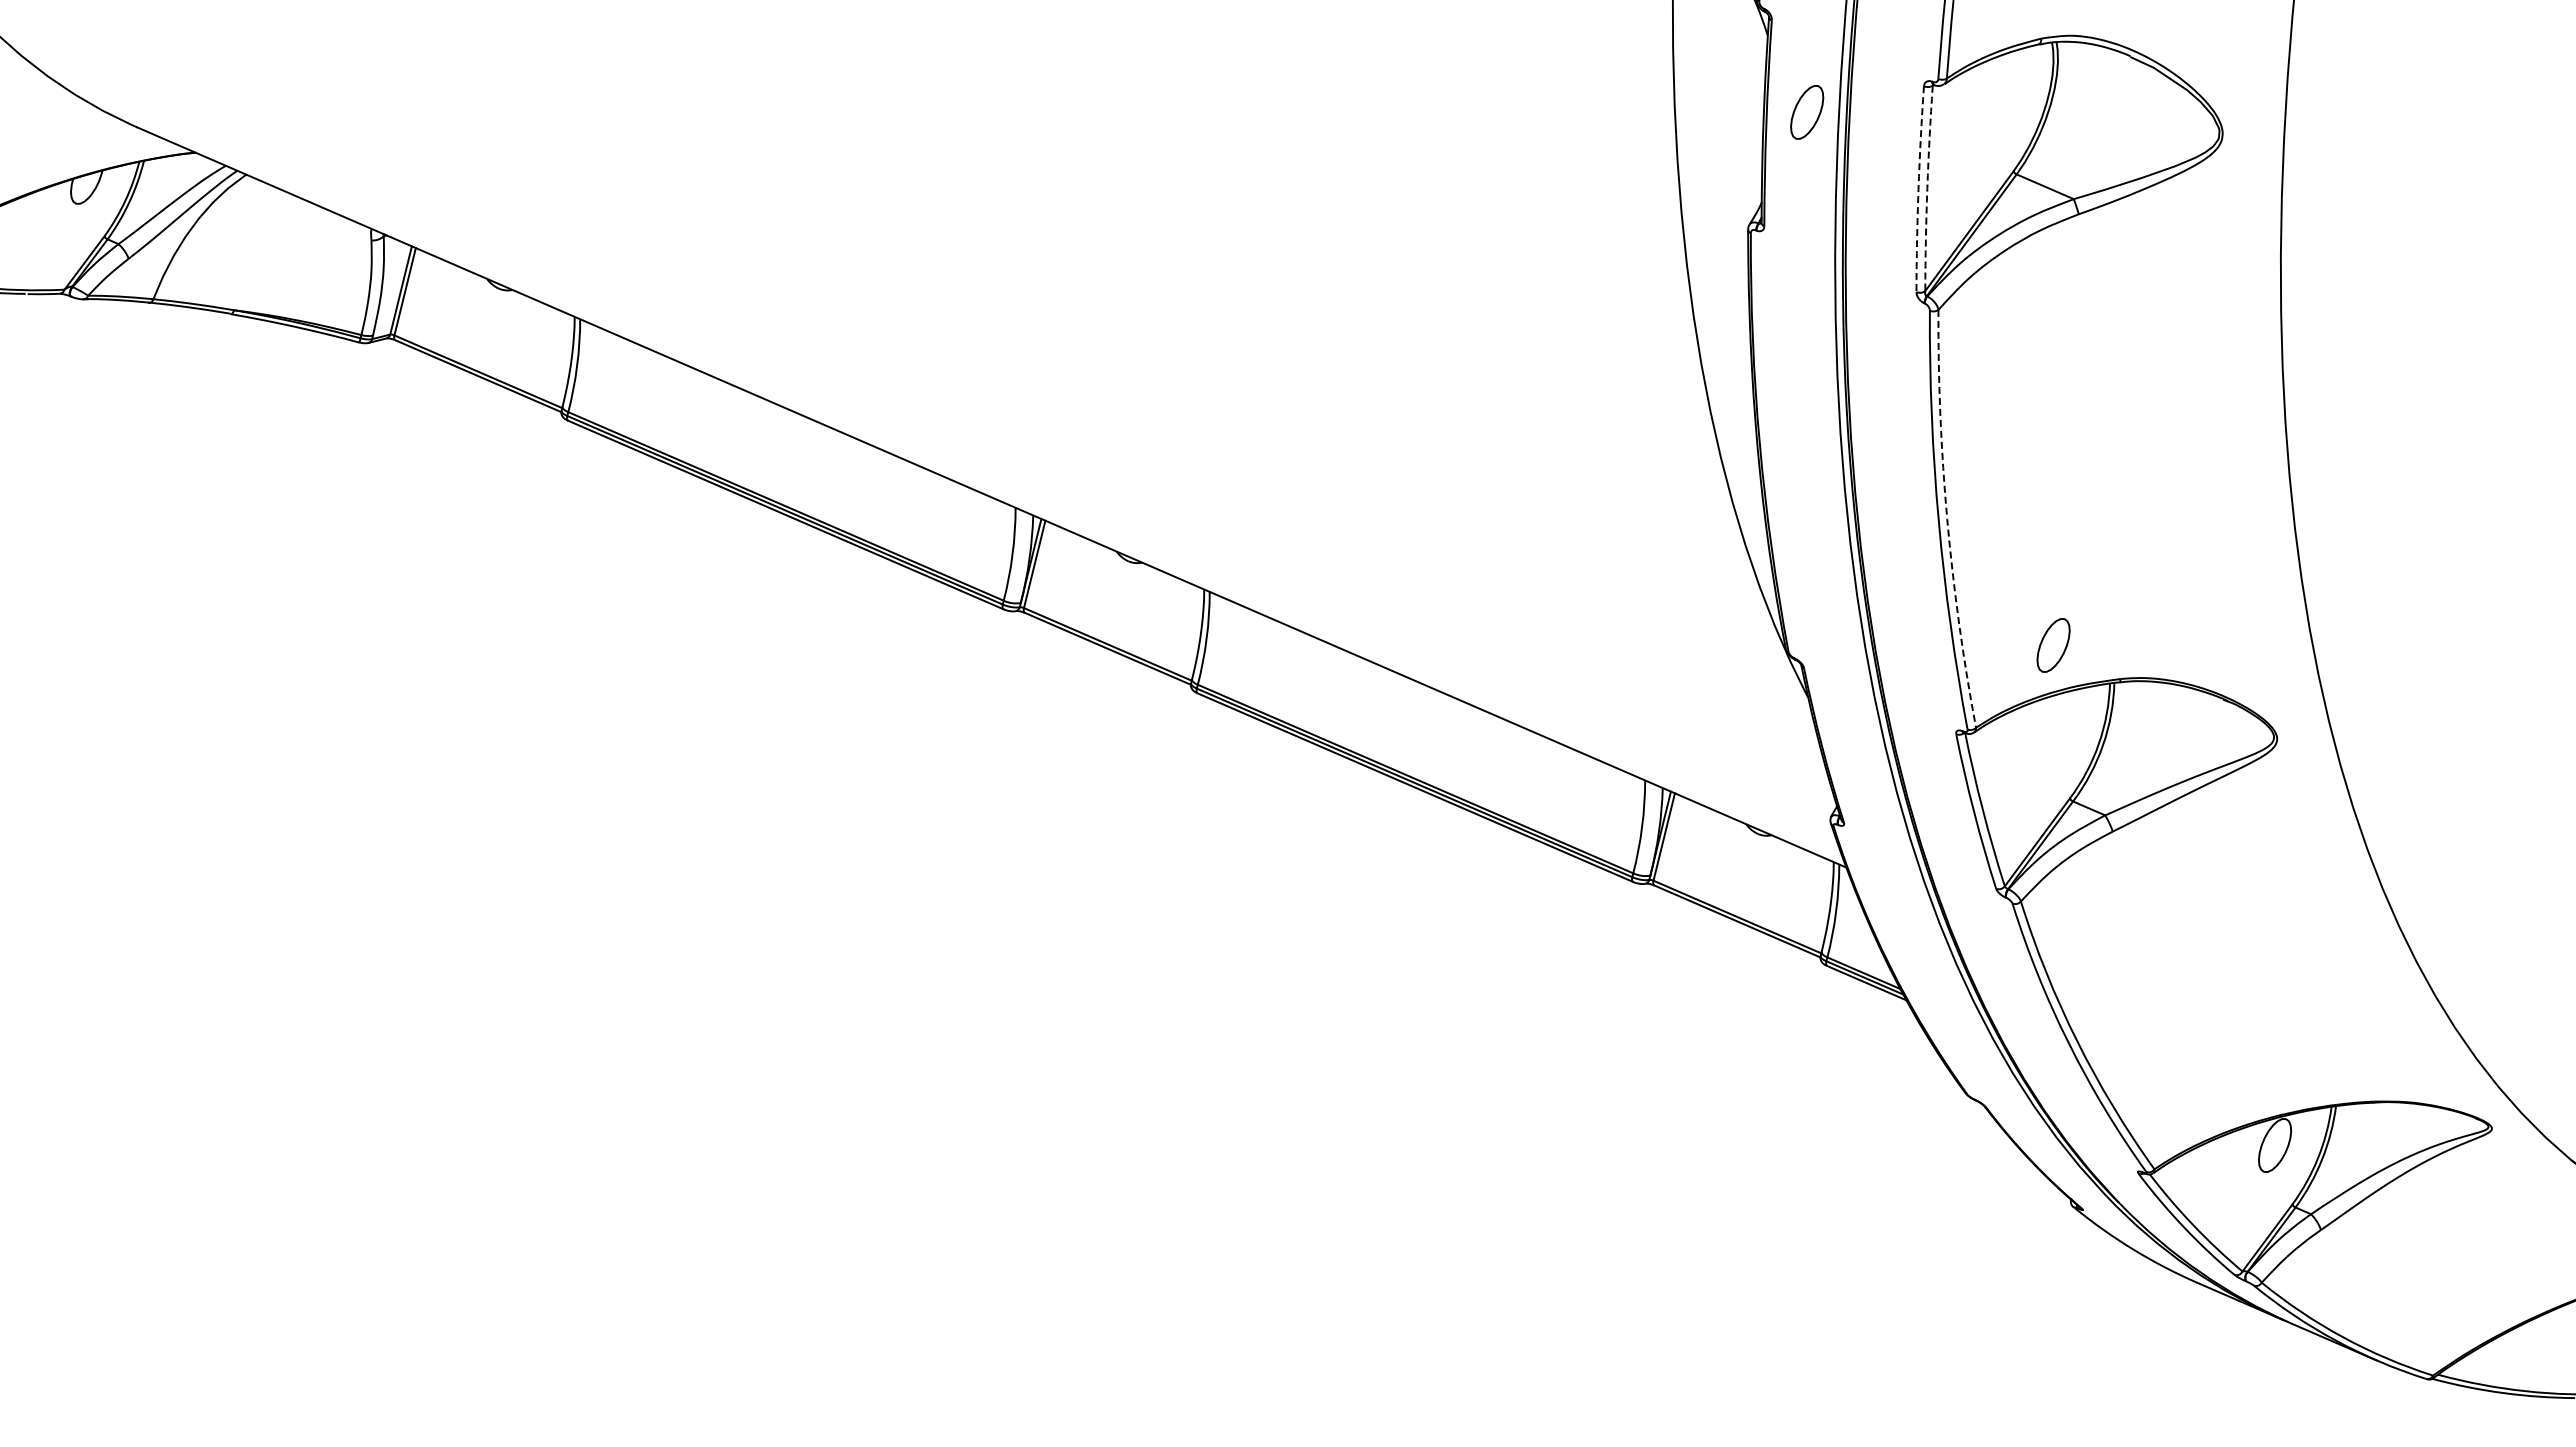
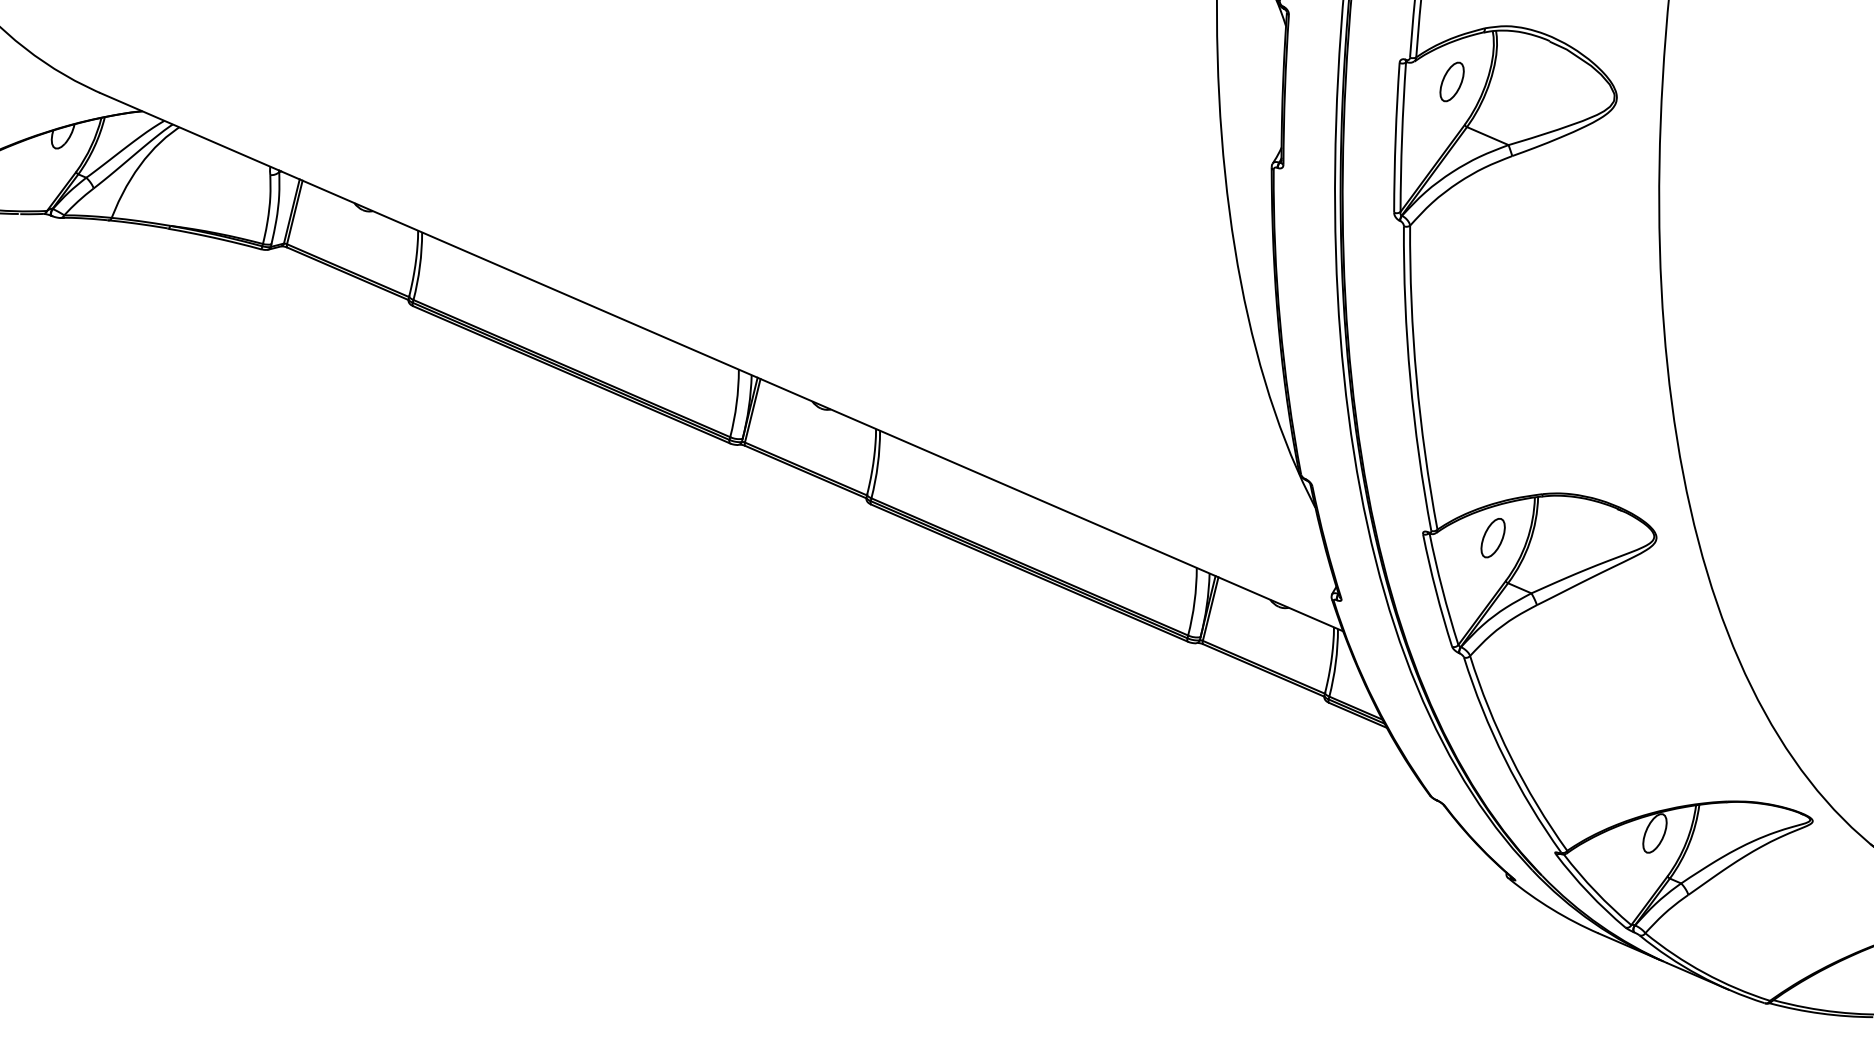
part: (1807, 112) -> (1452, 82), moved
arc: (1927, 188) -> (1402, 137), dashed -> solid
arc: (1918, 189) -> (1395, 138), dashed -> solid
arc: (1947, 519) -> (1416, 378), dashed -> solid
part: (2053, 645) -> (1493, 538), moved

